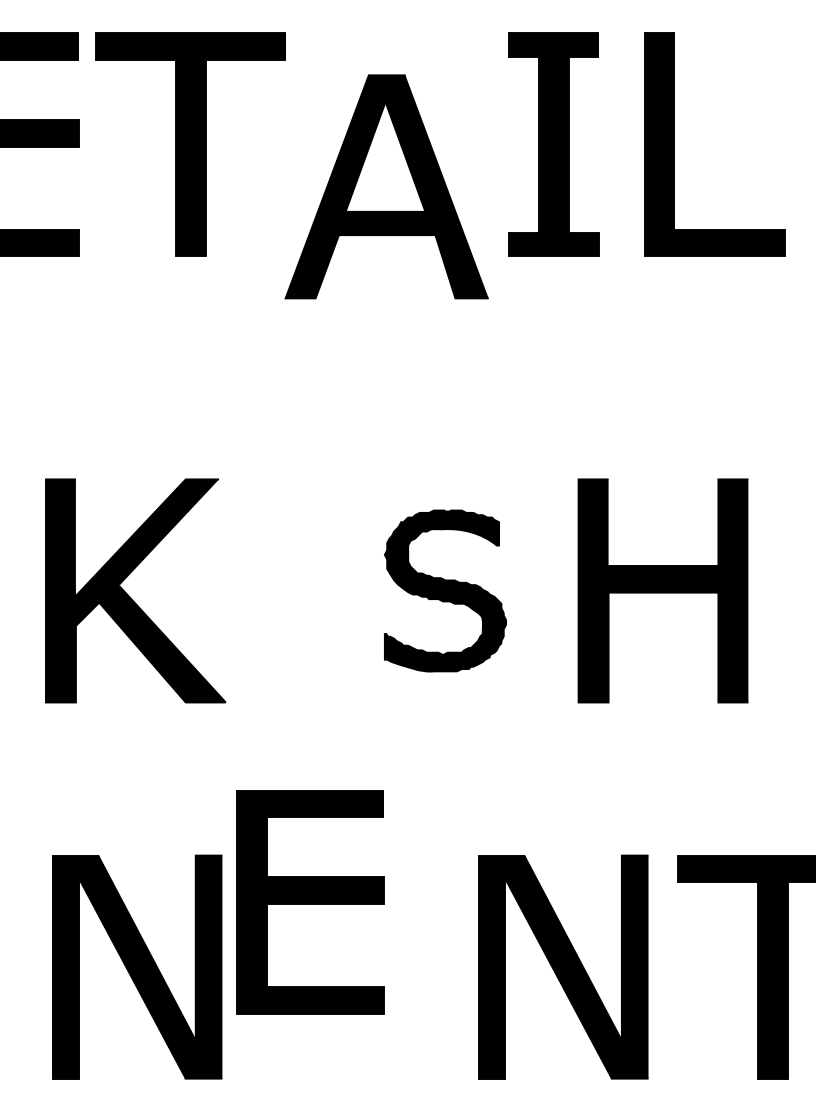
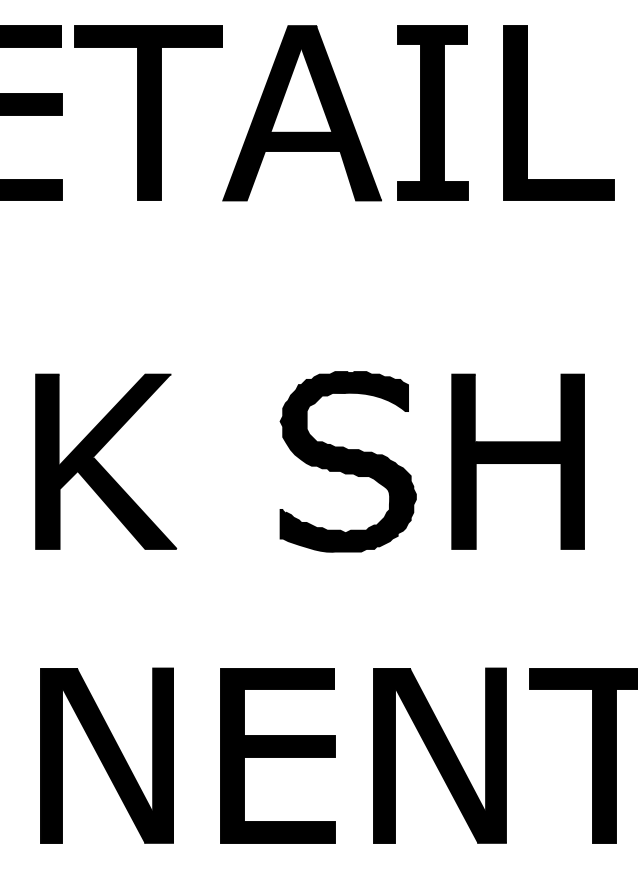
part: (386, 186) -> (302, 112), moved
part: (445, 590) -> (348, 461), size x1.43
part: (310, 902) -> (277, 756), moved

